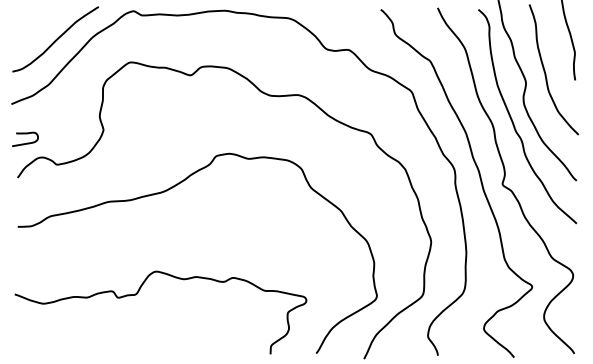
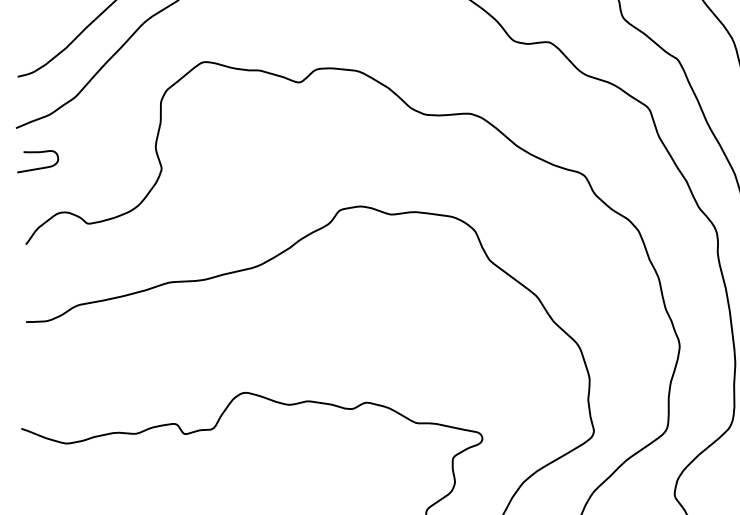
curve: (26, 142) -> (39, 166), moved

